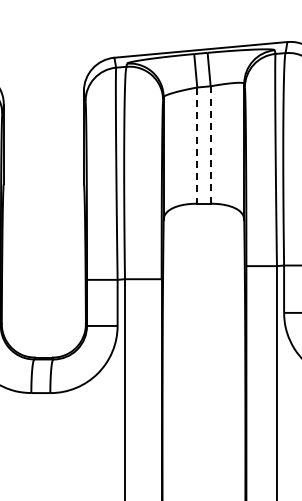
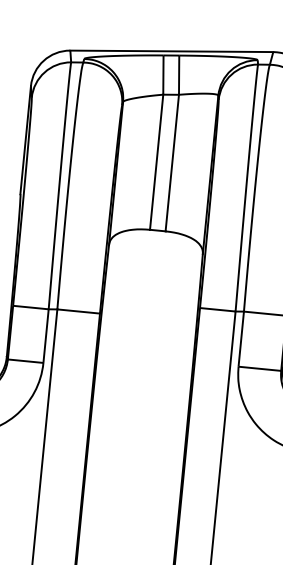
line: (210, 145) -> (172, 163), dashed -> solid
line: (197, 146) -> (156, 163), dashed -> solid

